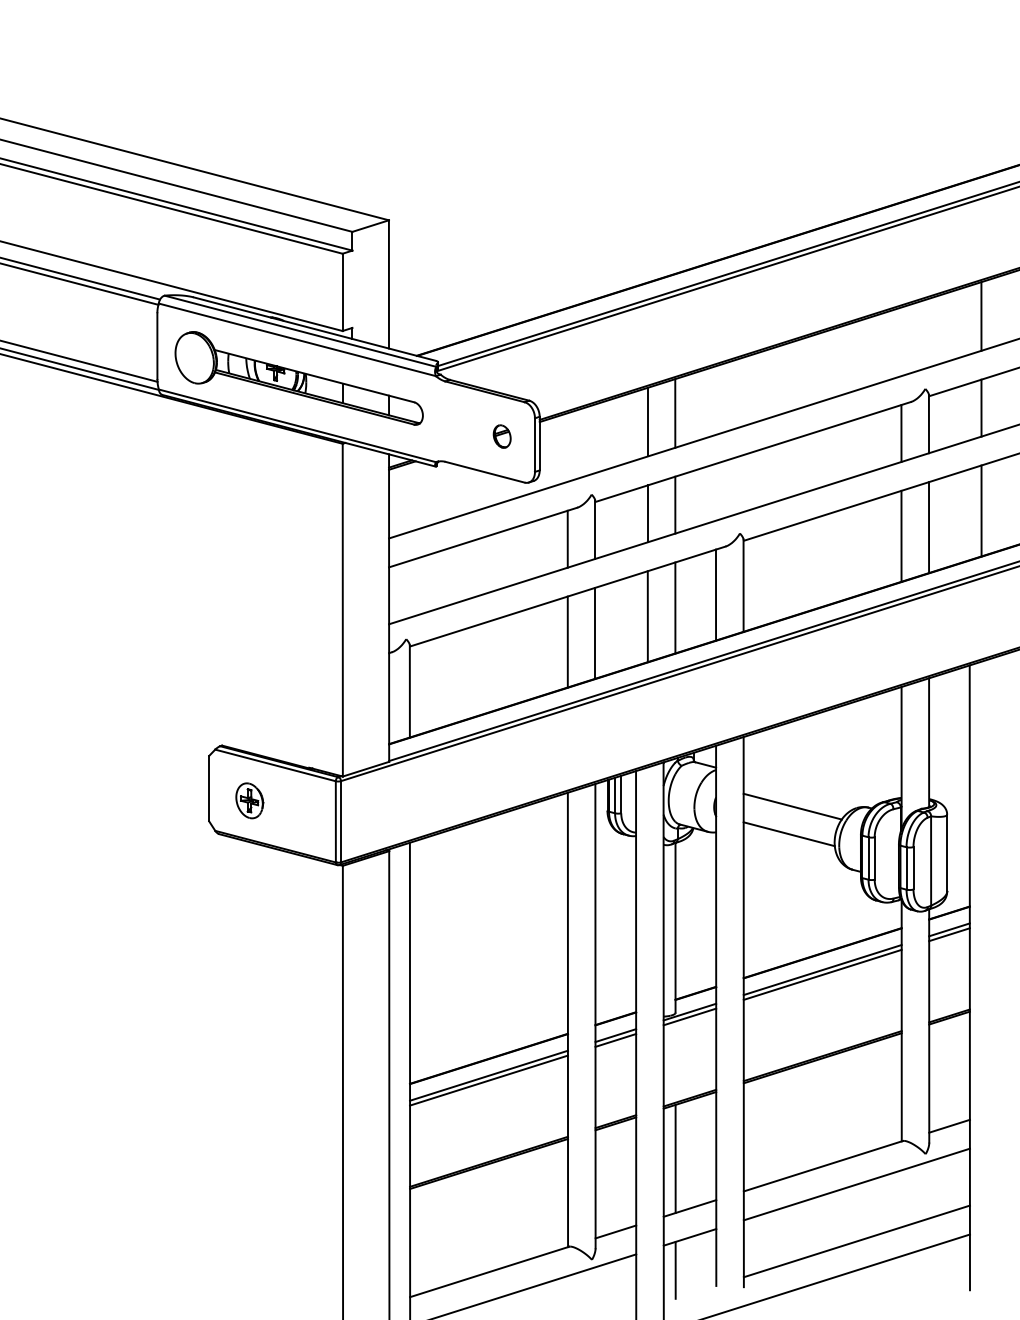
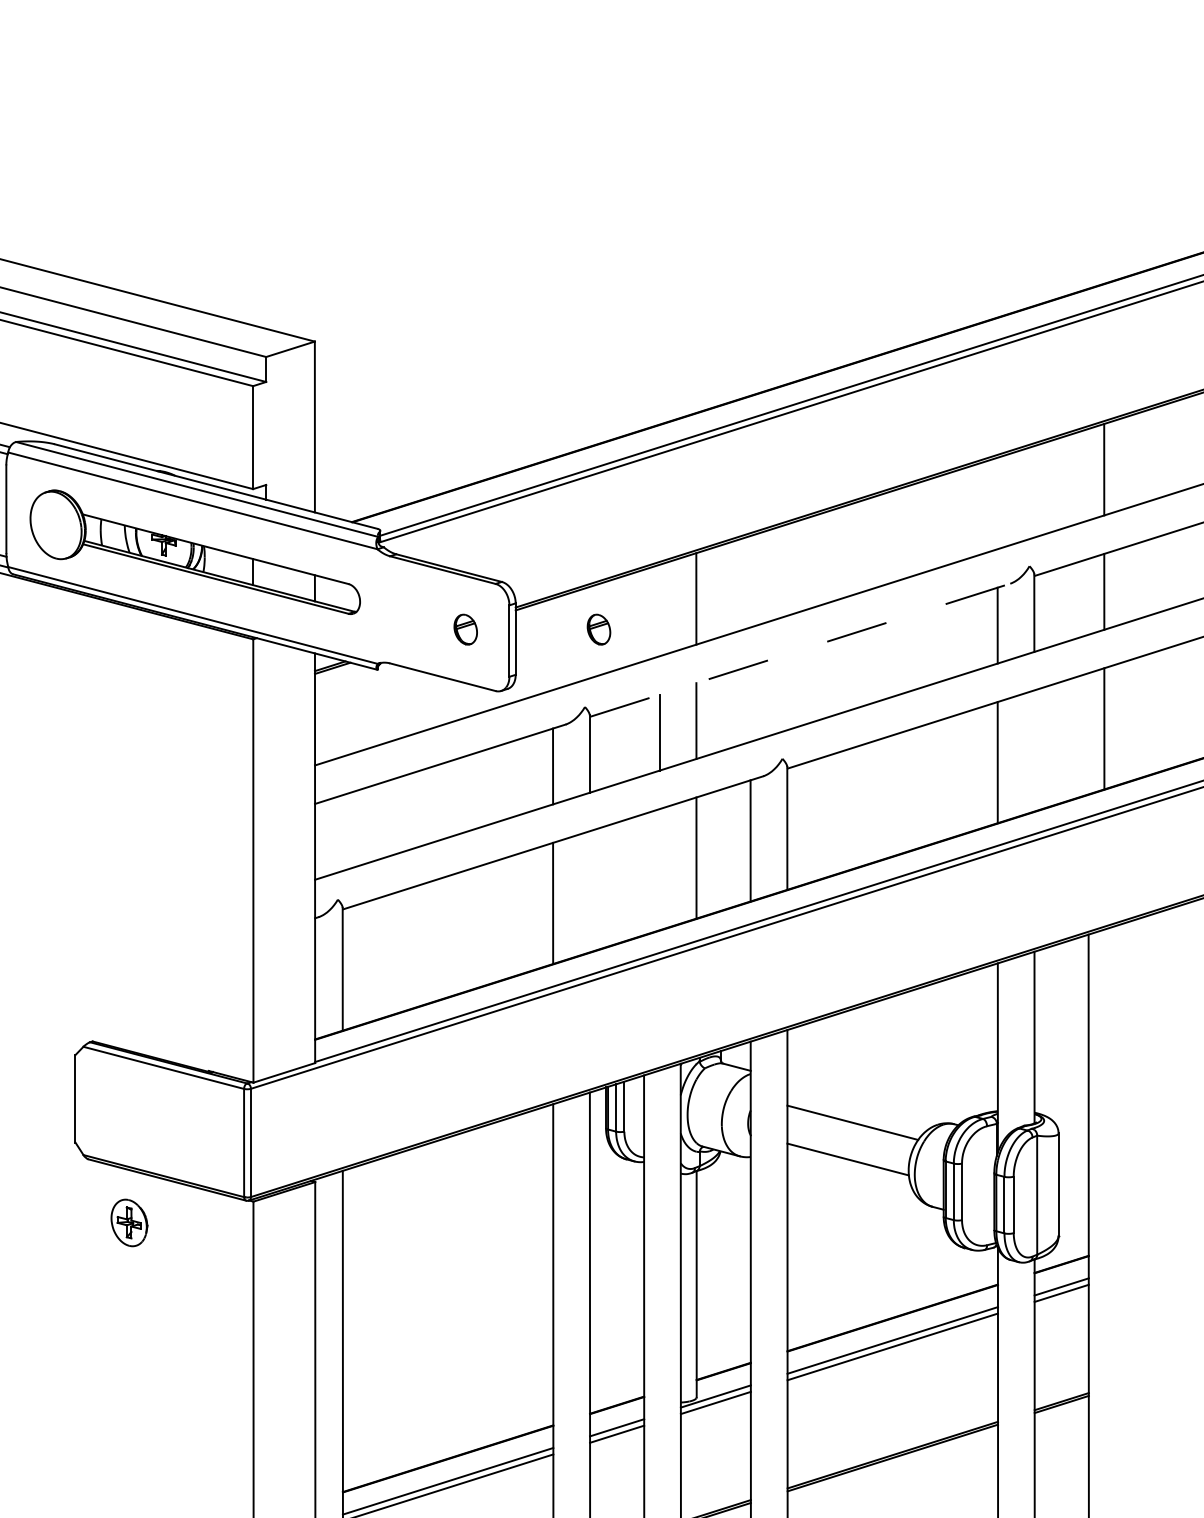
line: (647, 421) -> (659, 609), removed
part: (601, 436) -> (598, 629), added
line: (753, 451) -> (800, 649), solid -> dashed
line: (929, 527) -> (1035, 750), removed
line: (647, 616) -> (659, 869), removed
line: (595, 632) -> (590, 890), removed
part: (249, 800) -> (129, 1222), moved

